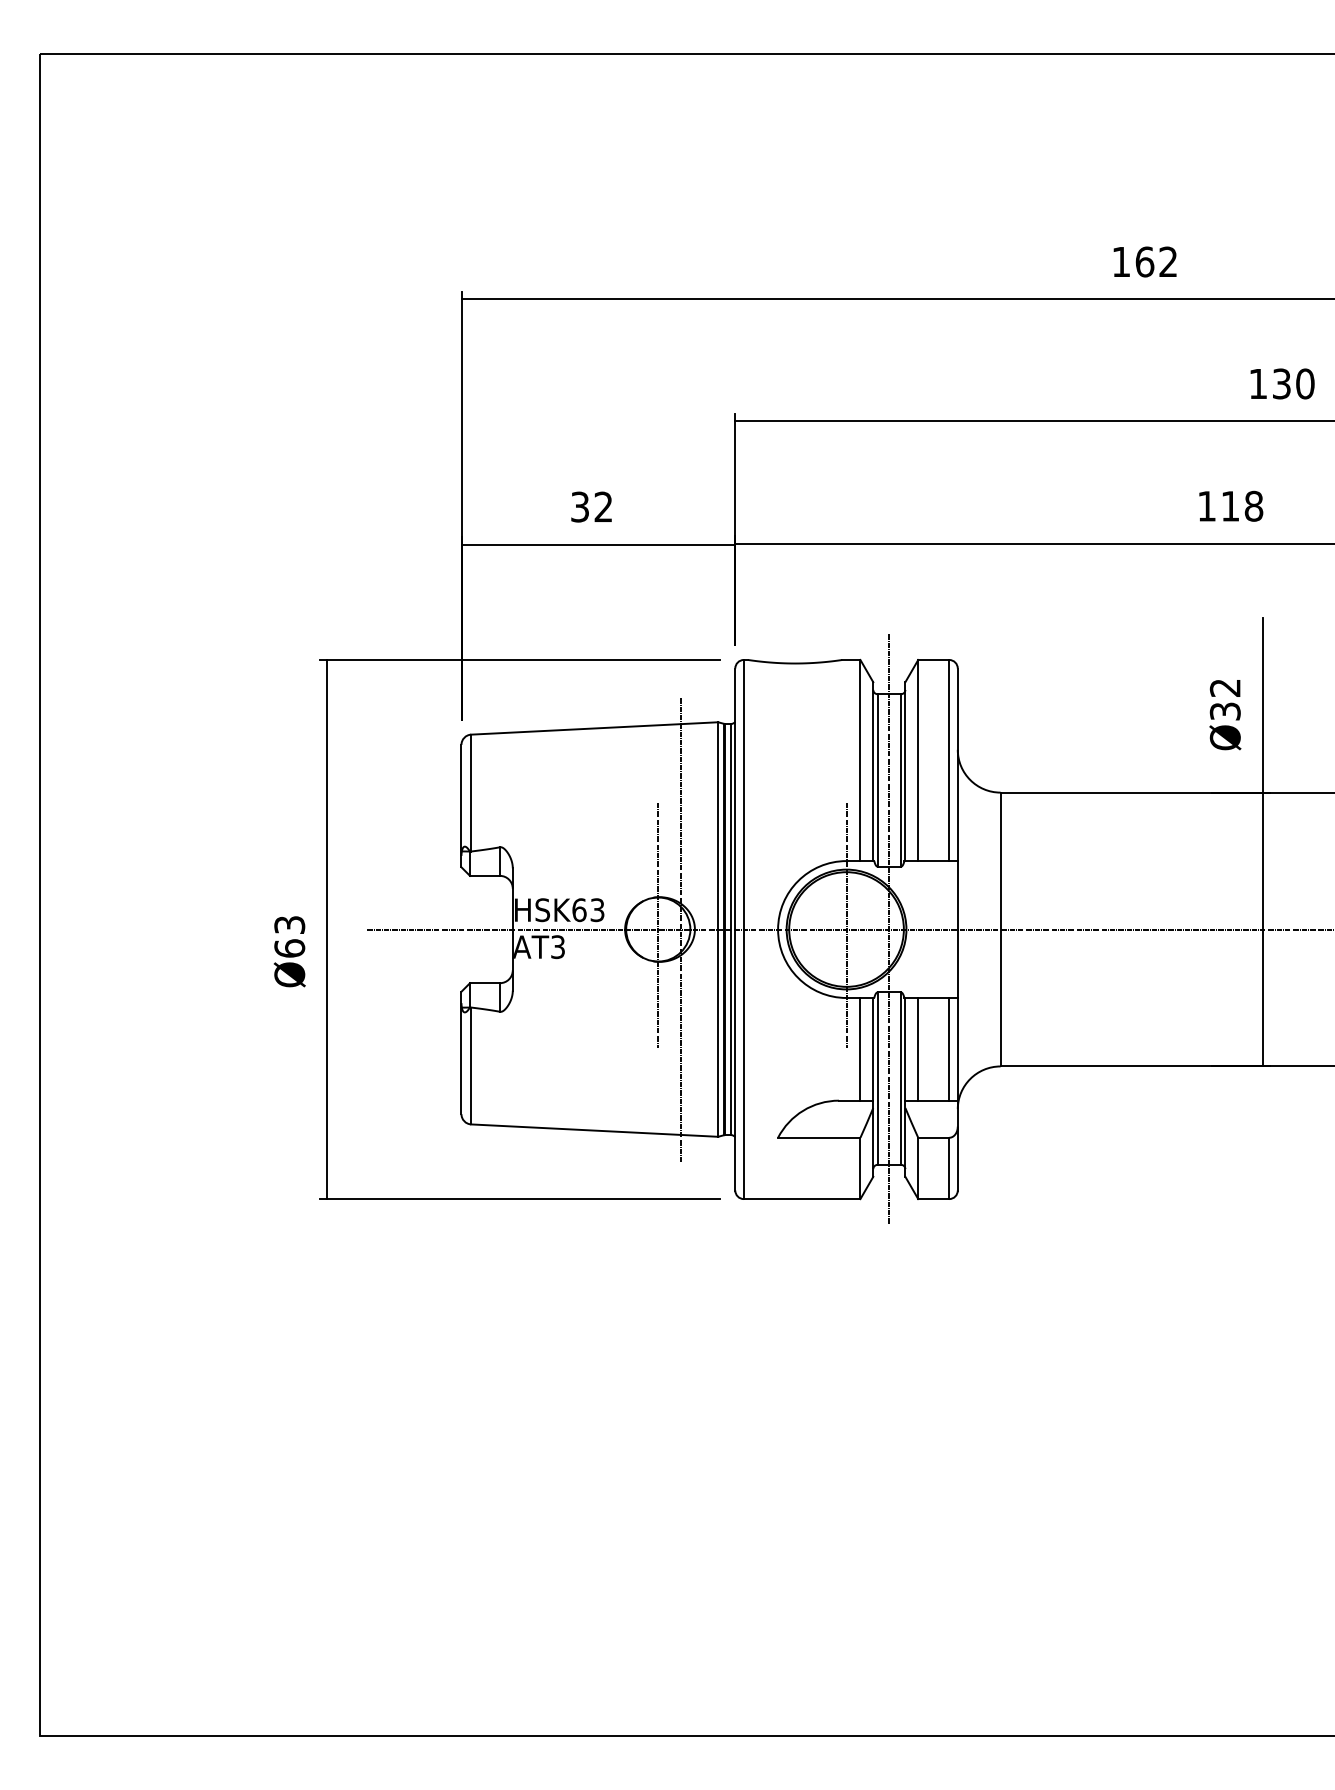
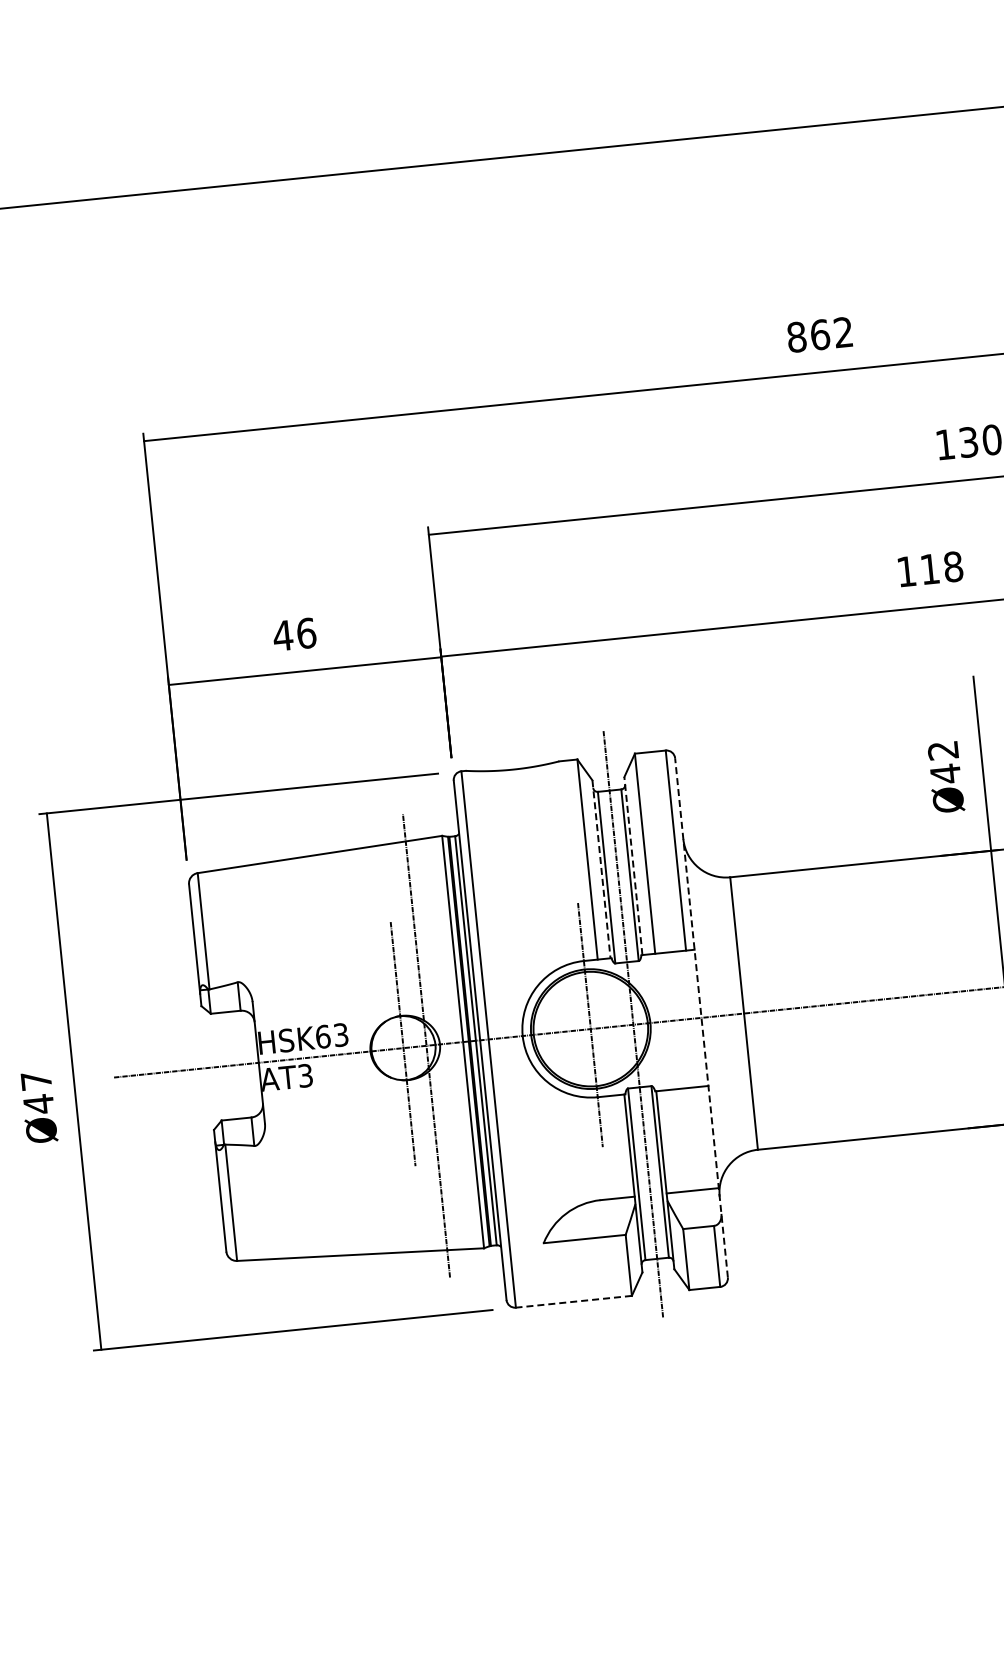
text: (1121, 261) -> (796, 336), 162 -> 862
text: (591, 506) -> (294, 634), 32 -> 46
text: (1224, 711) -> (944, 774), Ø32 -> Ø42
line: (905, 771) -> (633, 865), solid -> dashed
line: (873, 772) -> (601, 870), solid -> dashed
line: (957, 929) -> (701, 1017), solid -> dashed
text: (289, 937) -> (37, 1093), Ø63 -> Ø47
line: (860, 1048) -> (616, 1146), removed
line: (918, 1048) -> (674, 1140), removed
line: (949, 1048) -> (705, 1137), removed
line: (801, 1199) -> (573, 1302), solid -> dashed

